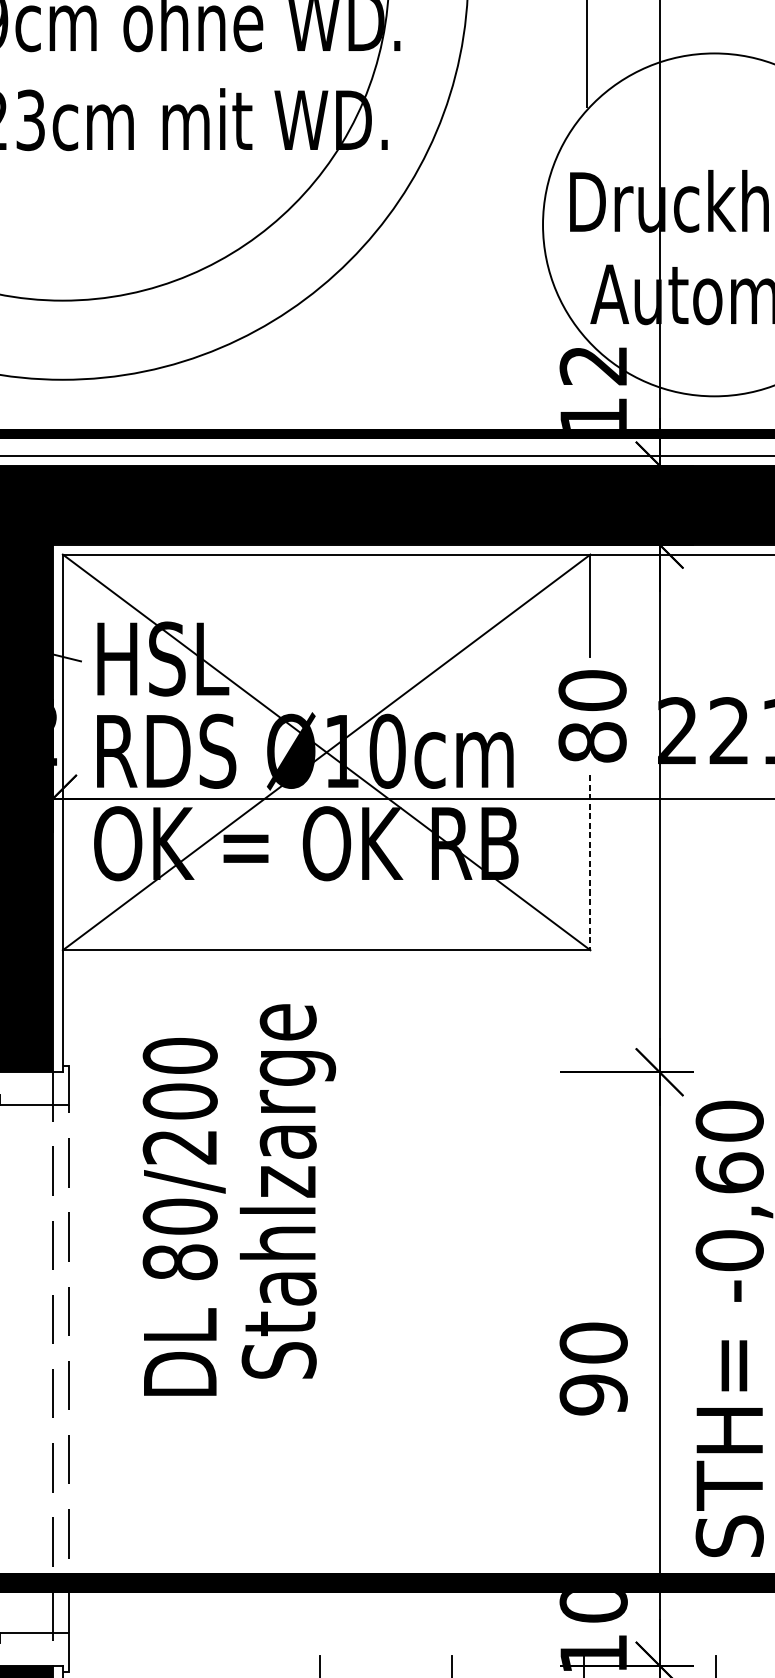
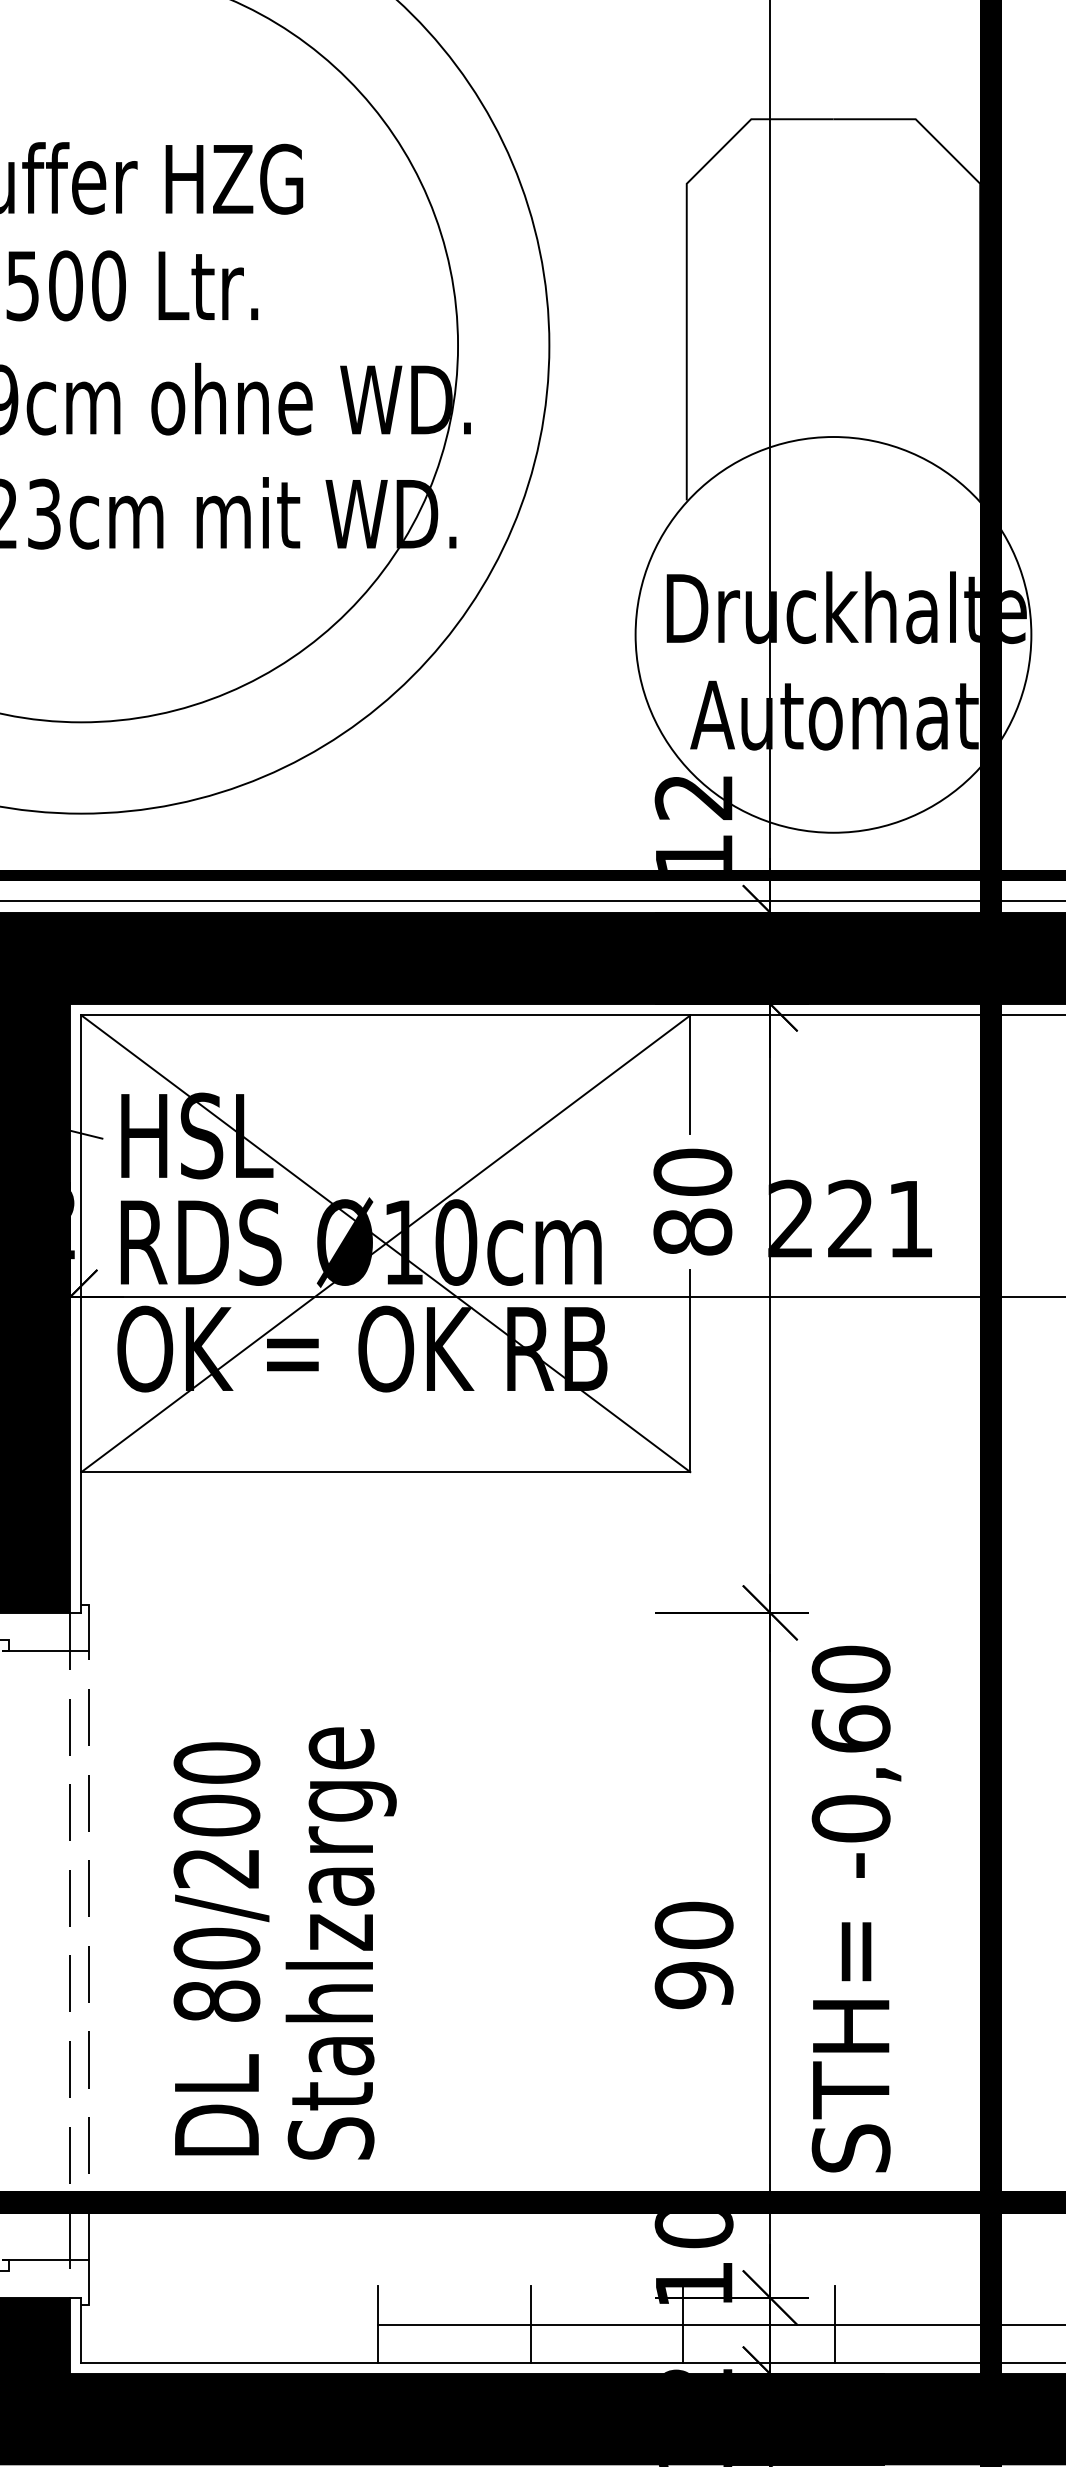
line: (590, 863) -> (690, 1371), dashed -> solid
text: (287, 1191) -> (340, 1943), moved
text: (184, 1216) -> (221, 1948), moved

